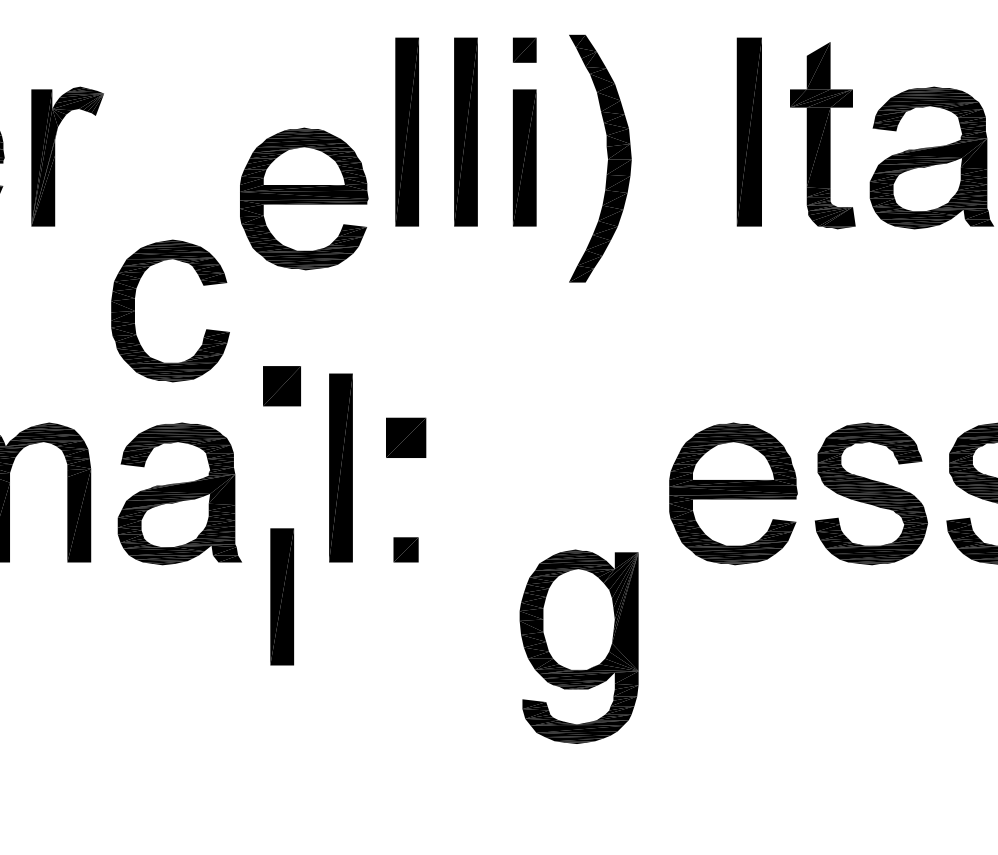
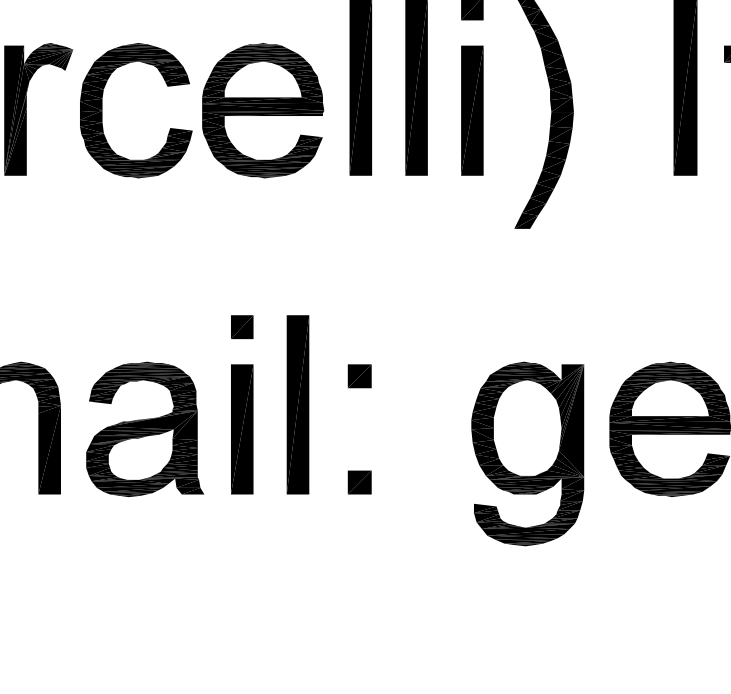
part: (304, 198) -> (263, 110), moved
part: (134, 310) -> (102, 110), moved
part: (282, 385) -> (242, 326), size x0.62
part: (405, 437) -> (359, 375), size x0.62
part: (282, 596) -> (242, 429), moved
part: (578, 646) -> (527, 453), moved

